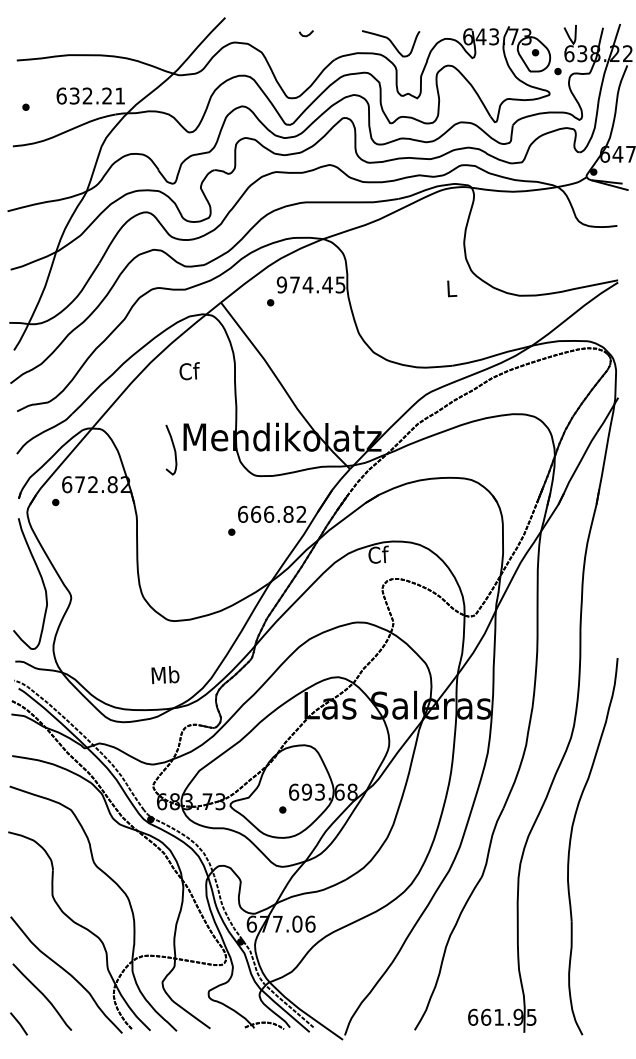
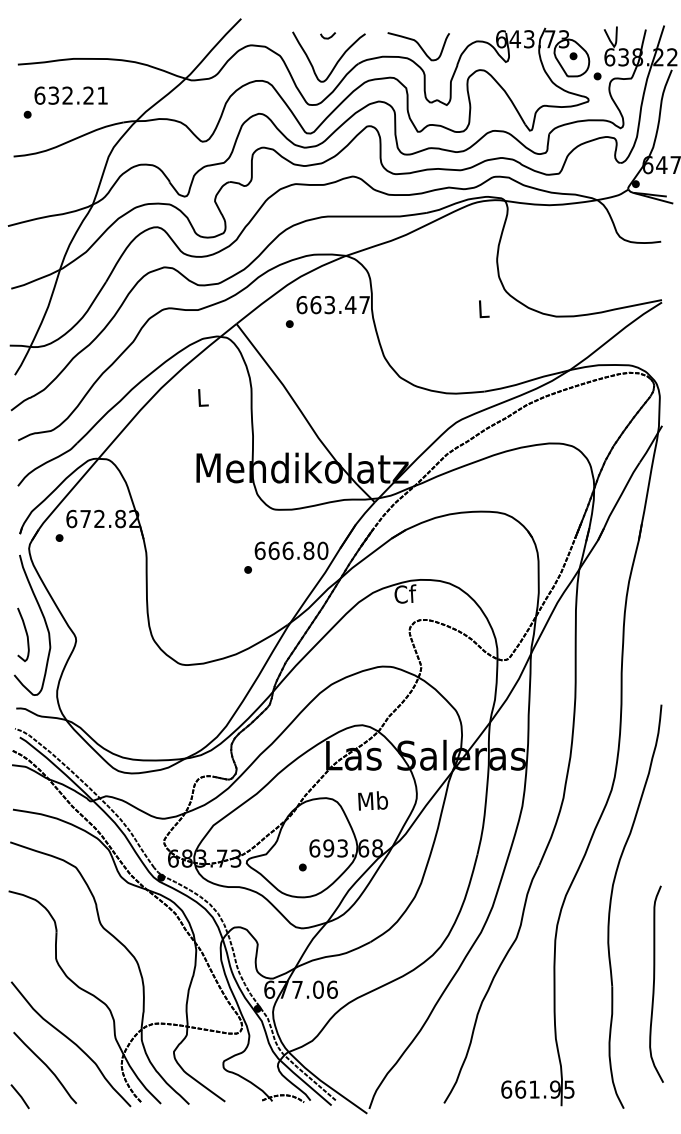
curve: (315, 56) -> (337, 60), added
text: (90, 95) -> (70, 95), moved
text: (310, 284) -> (332, 304), 974.45 -> 663.47
text: (189, 371) -> (202, 397), Cf -> L
curve: (173, 448) -> (25, 633), moved
text: (301, 514) -> (322, 550), 666.82 -> 666.80
text: (164, 674) -> (372, 800), moved
curve: (611, 918) -> (654, 983), added

